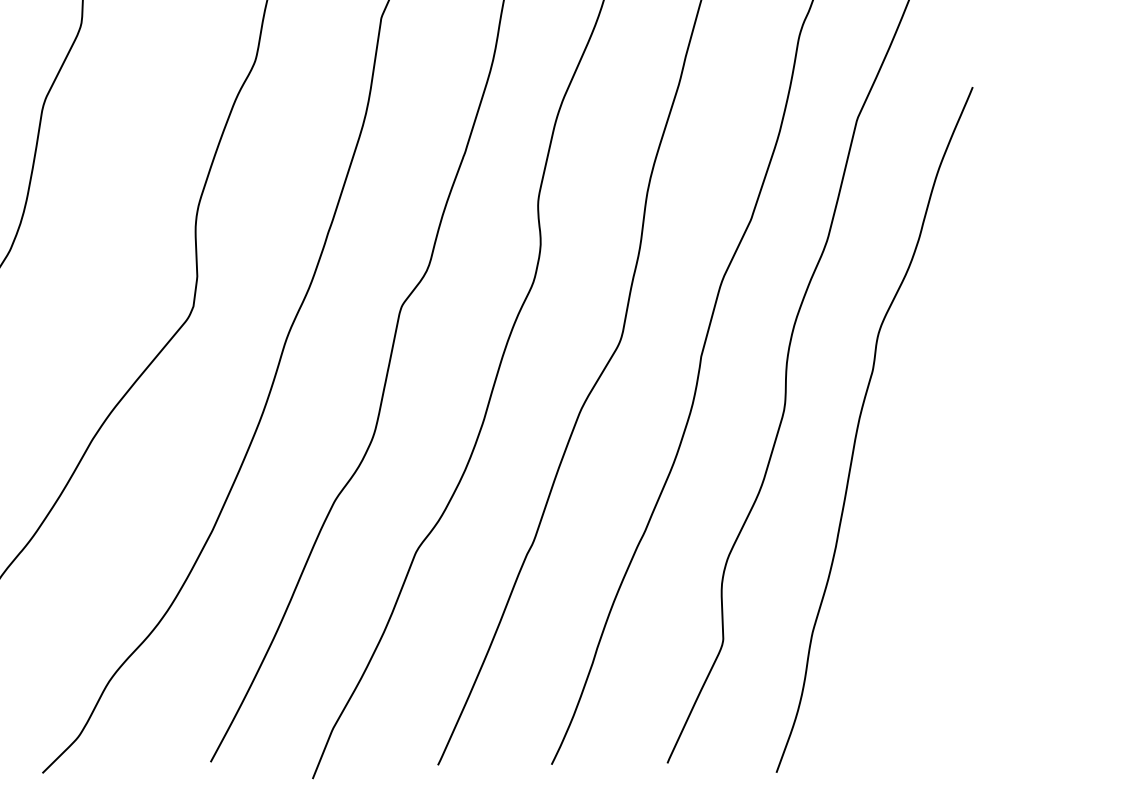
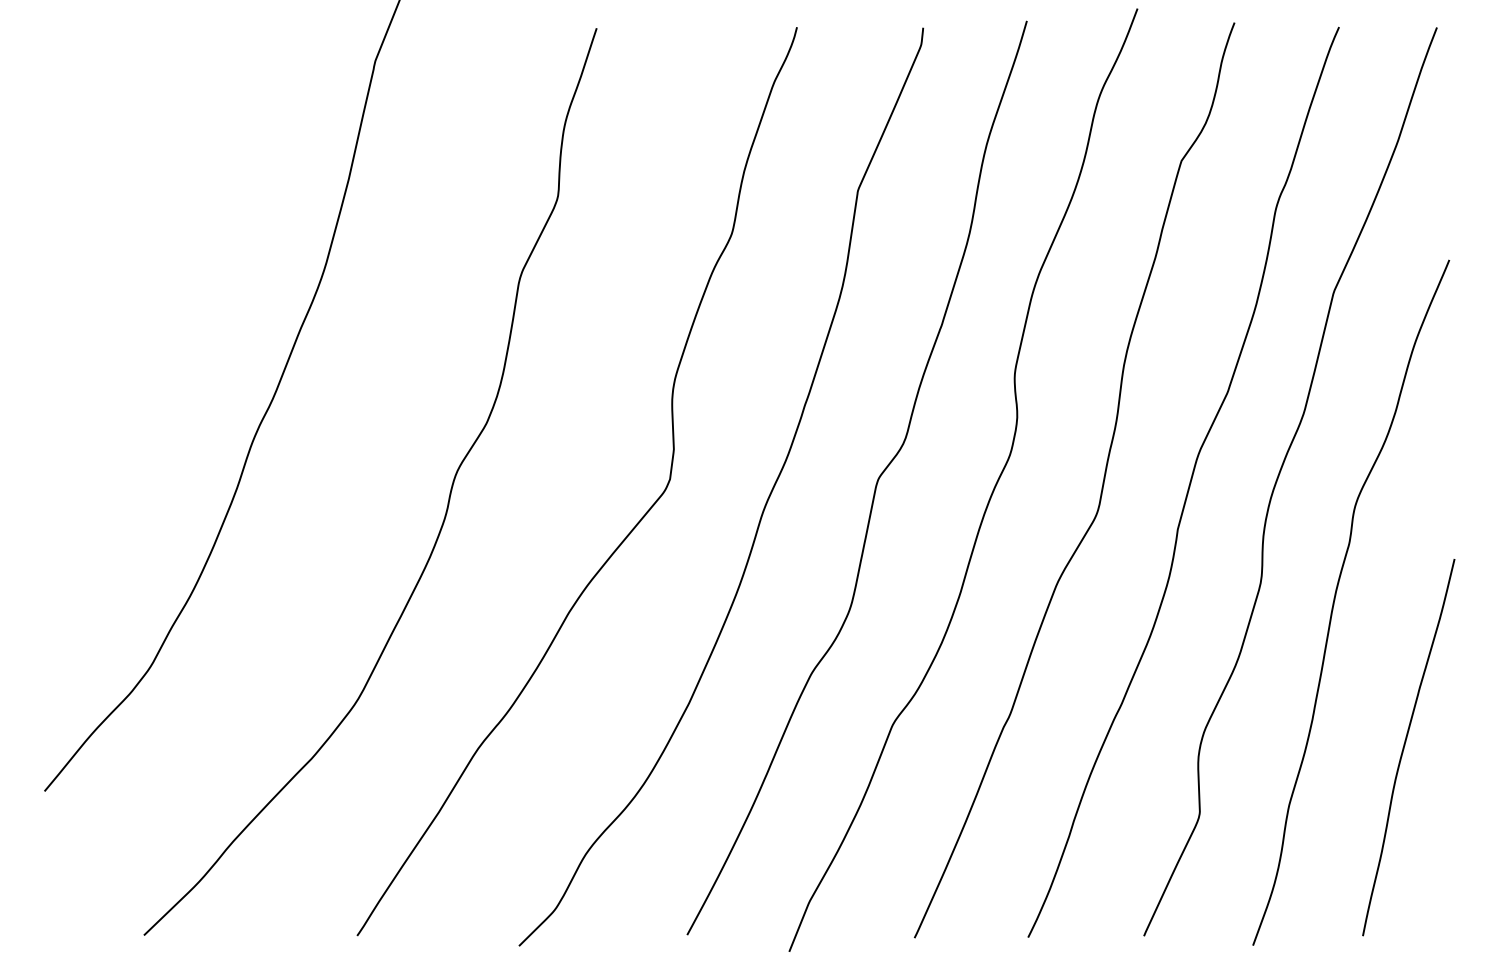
curve: (928, 572) -> (1405, 745), added

